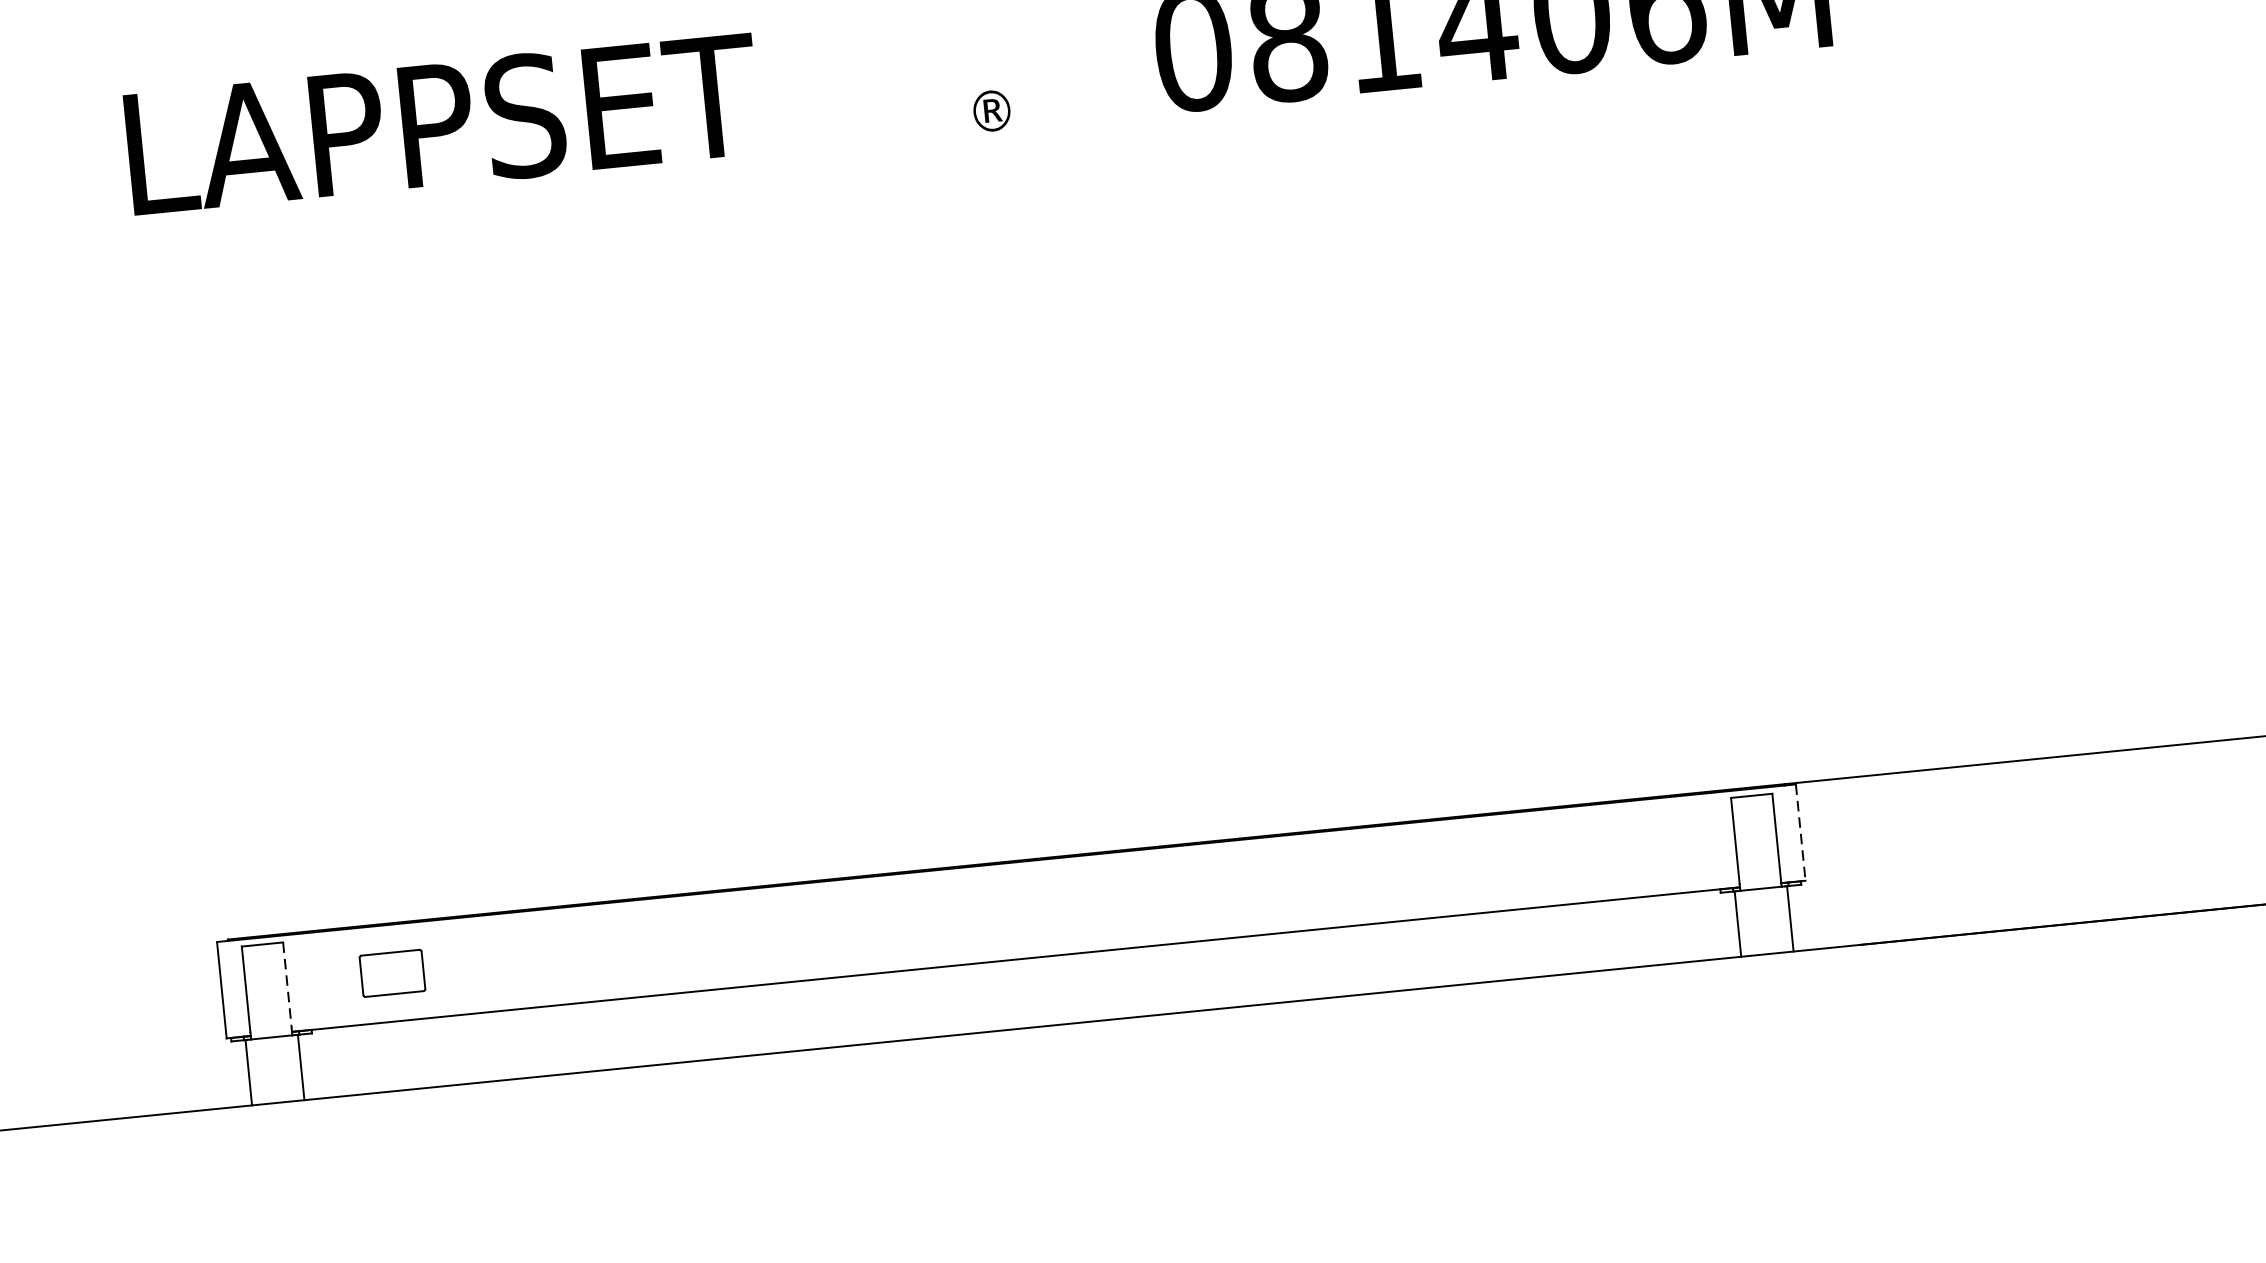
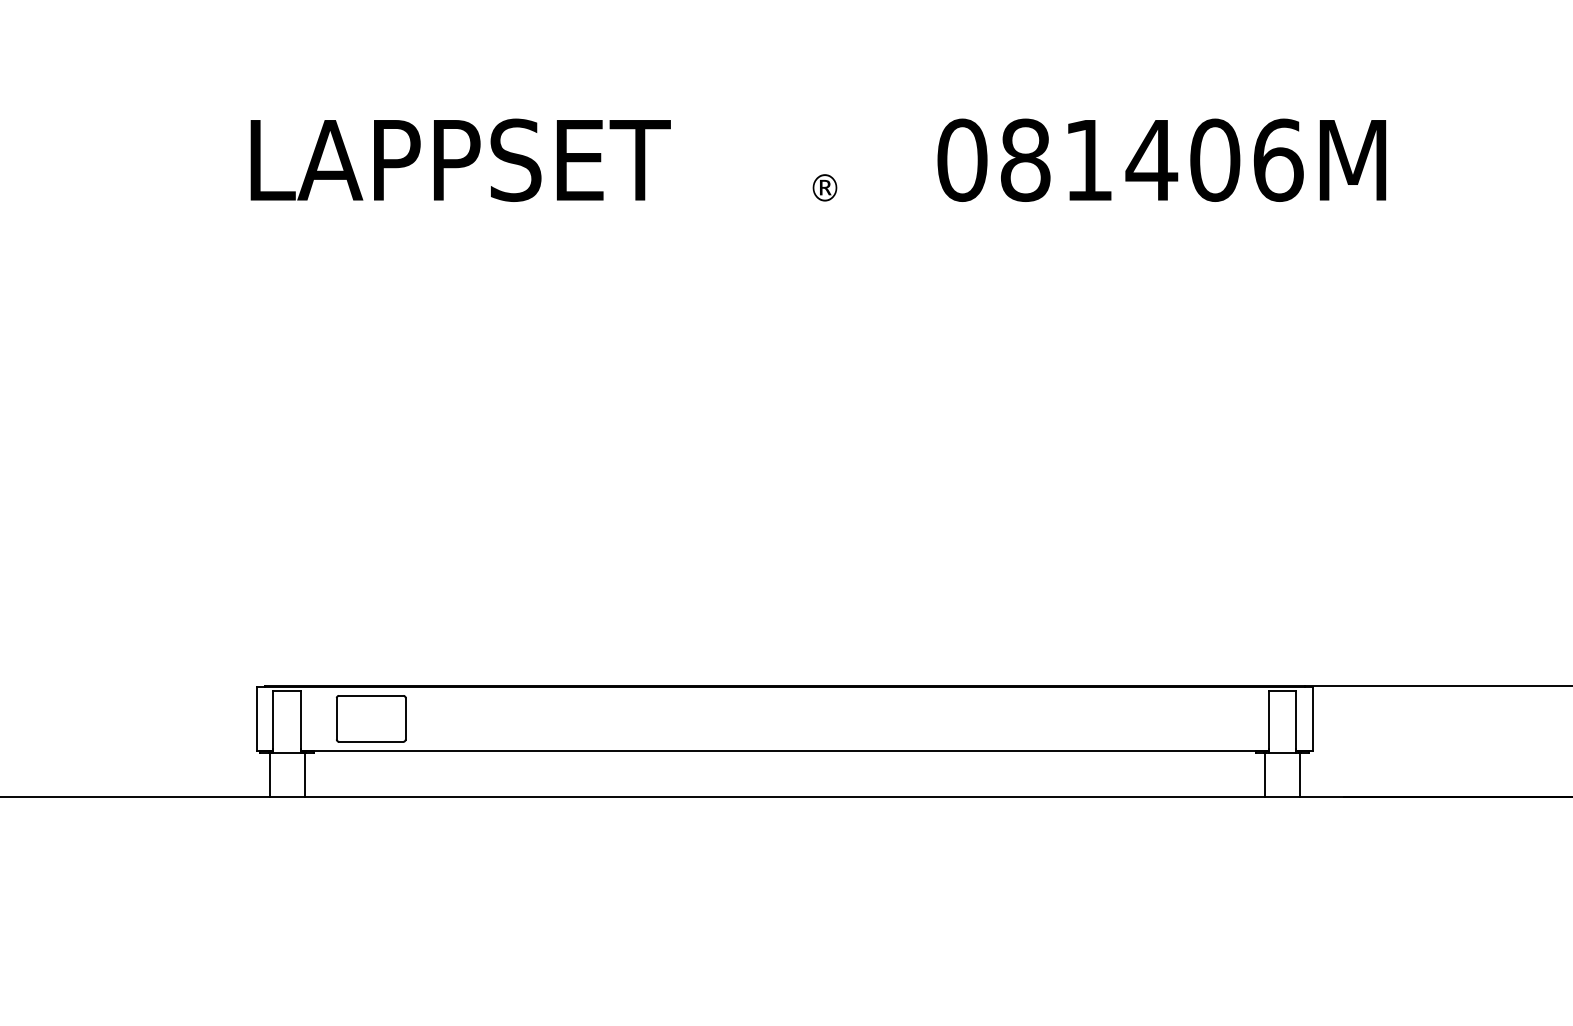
line: (1800, 833) -> (1312, 719), dashed -> solid
part: (392, 972) -> (371, 718), size x1.67
line: (288, 984) -> (301, 719), dashed -> solid

